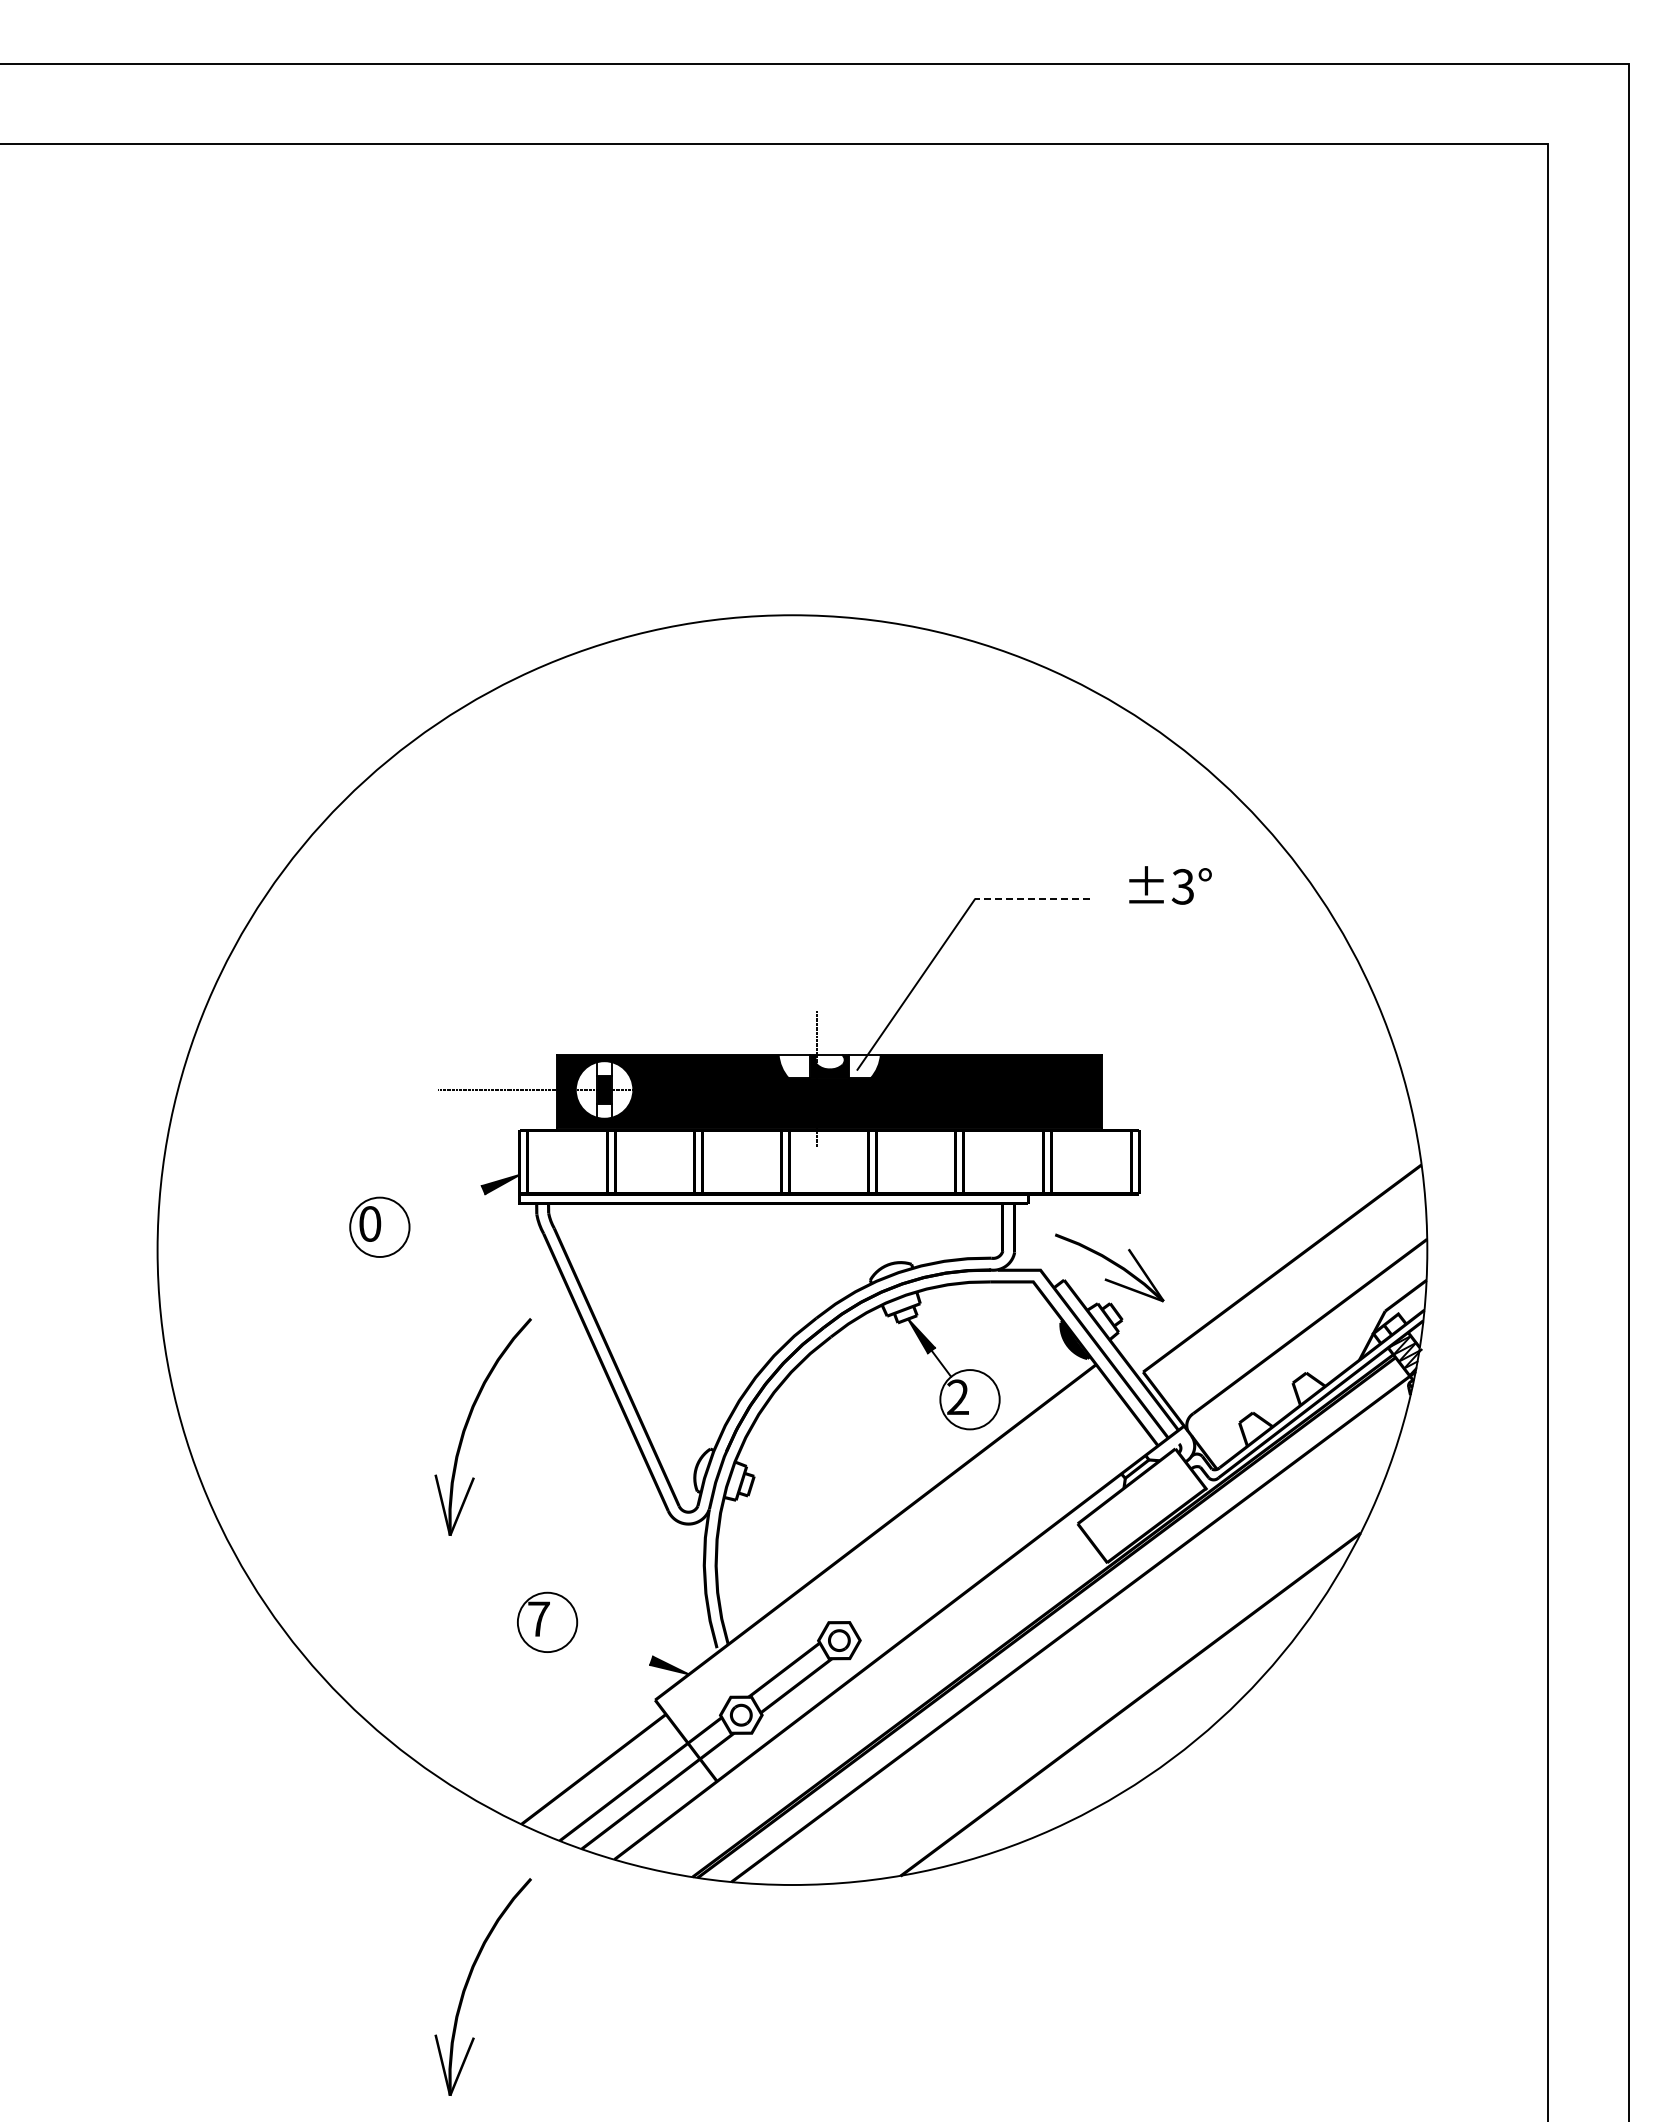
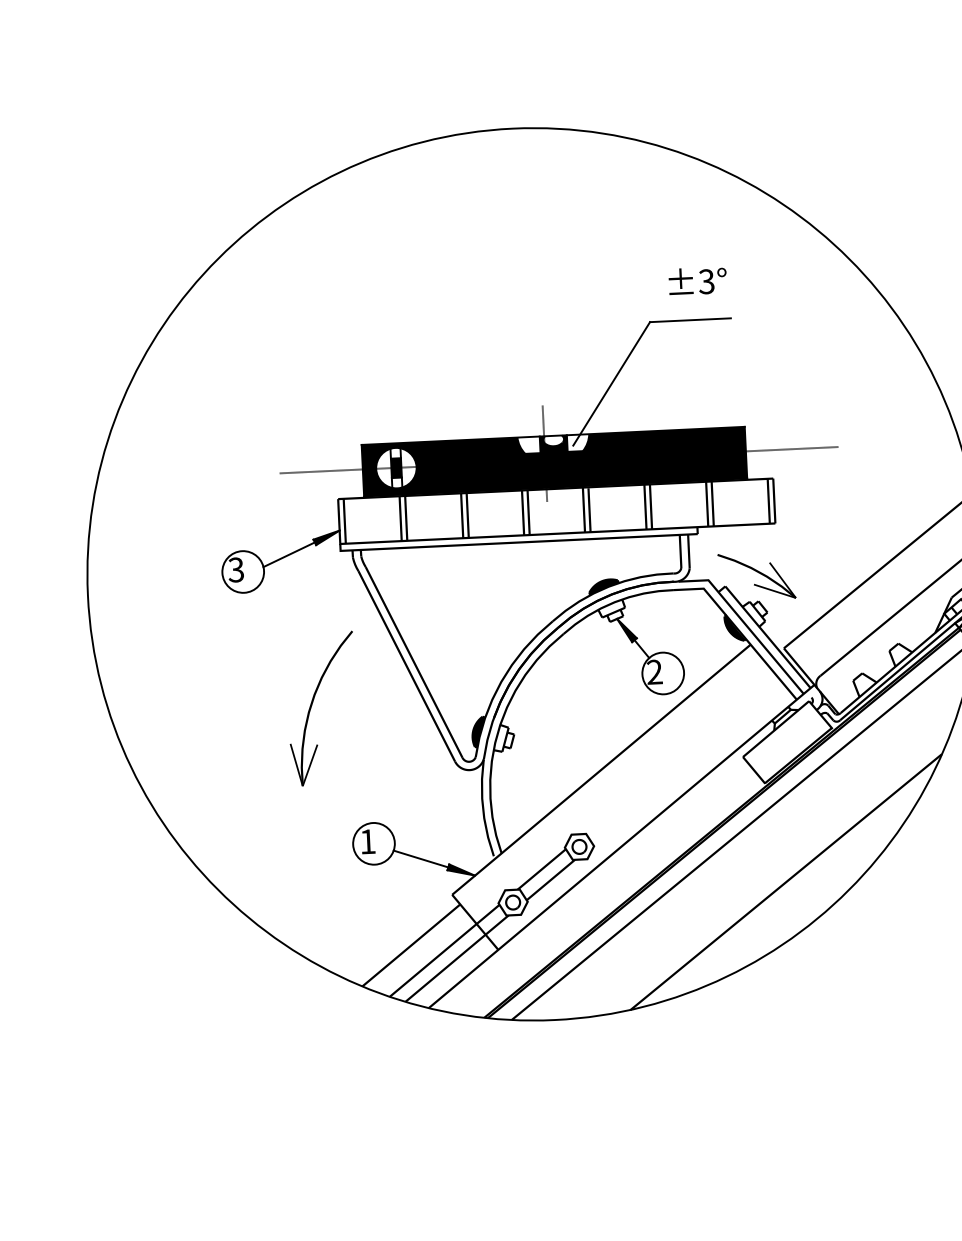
text: (1170, 885) -> (697, 281), moved
line: (1032, 899) -> (690, 320), dashed -> solid
line: (1163, 1089) -> (788, 449), added
line: (446, 1205) -> (289, 554), added
text: (369, 1223) -> (235, 569), 0 -> 3
fill: (891, 1272) -> (603, 586), added
fill: (704, 1470) -> (479, 731), added
text: (538, 1618) -> (367, 841), 7 -> 1
line: (613, 1646) -> (421, 858), added
part: (469, 1981) -> (331, 1098), removed

